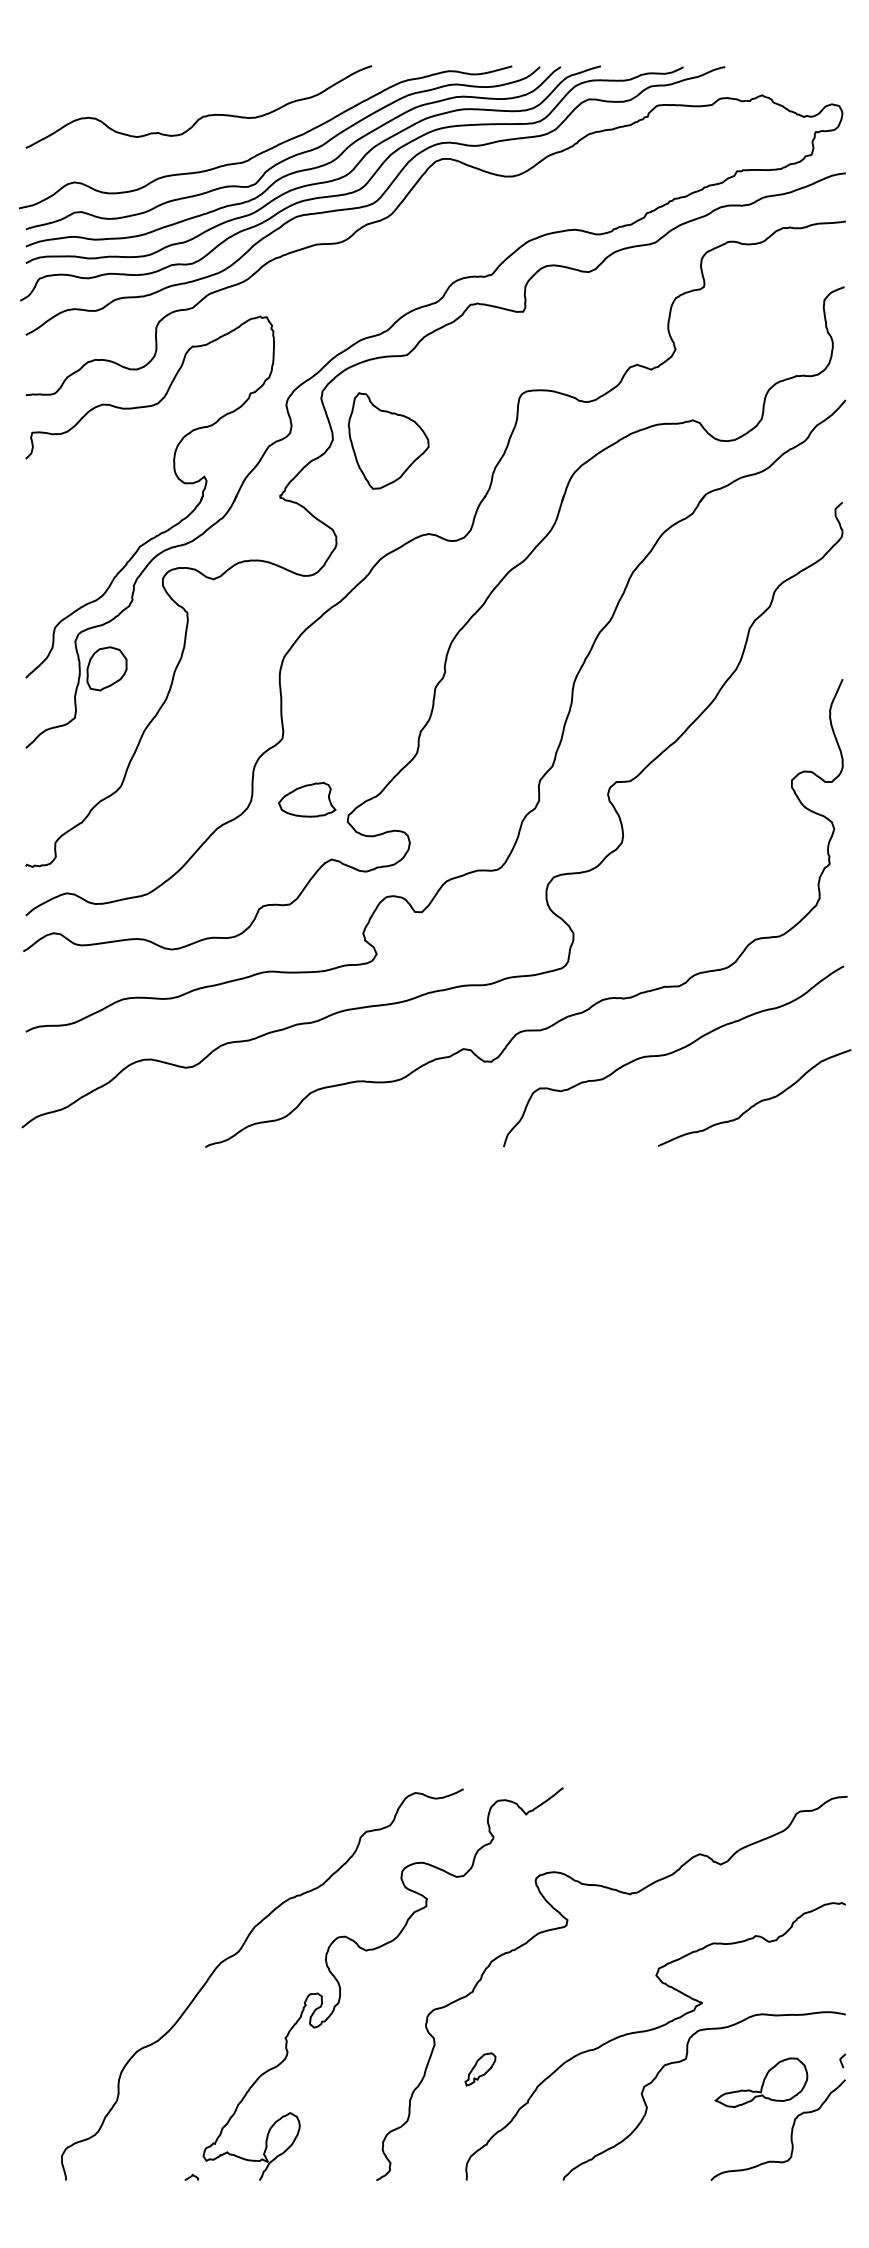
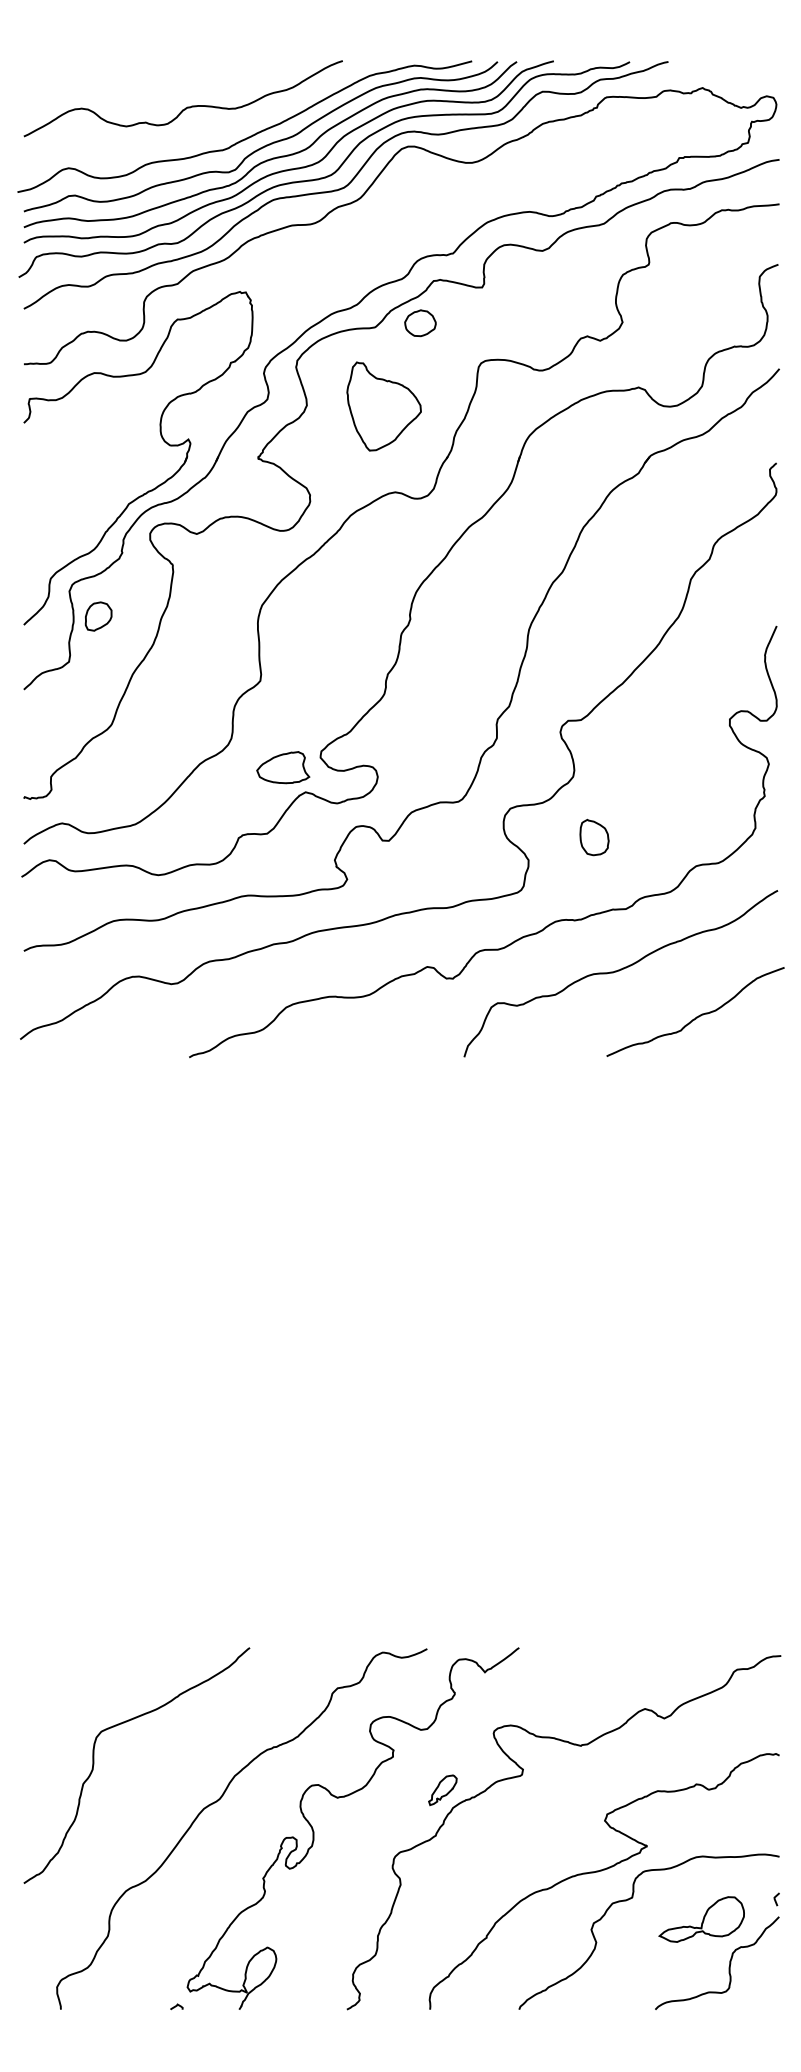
part: (455, 350) -> (419, 323), added
part: (388, 440) -> (383, 406), moved
part: (106, 668) -> (98, 616), size x0.71
part: (307, 799) -> (283, 767), moved
part: (644, 908) -> (594, 837), added
curve: (102, 1913) -> (94, 1763), added
part: (480, 2069) -> (442, 1790), moved

